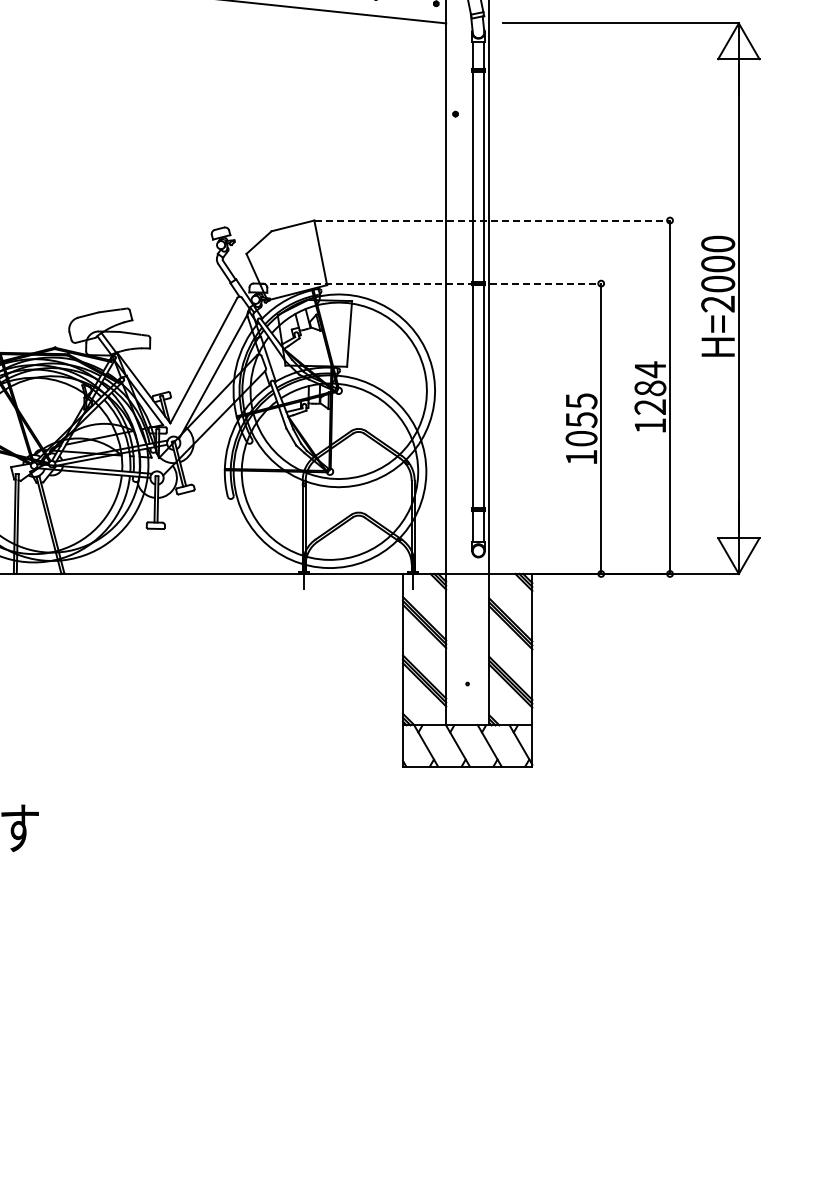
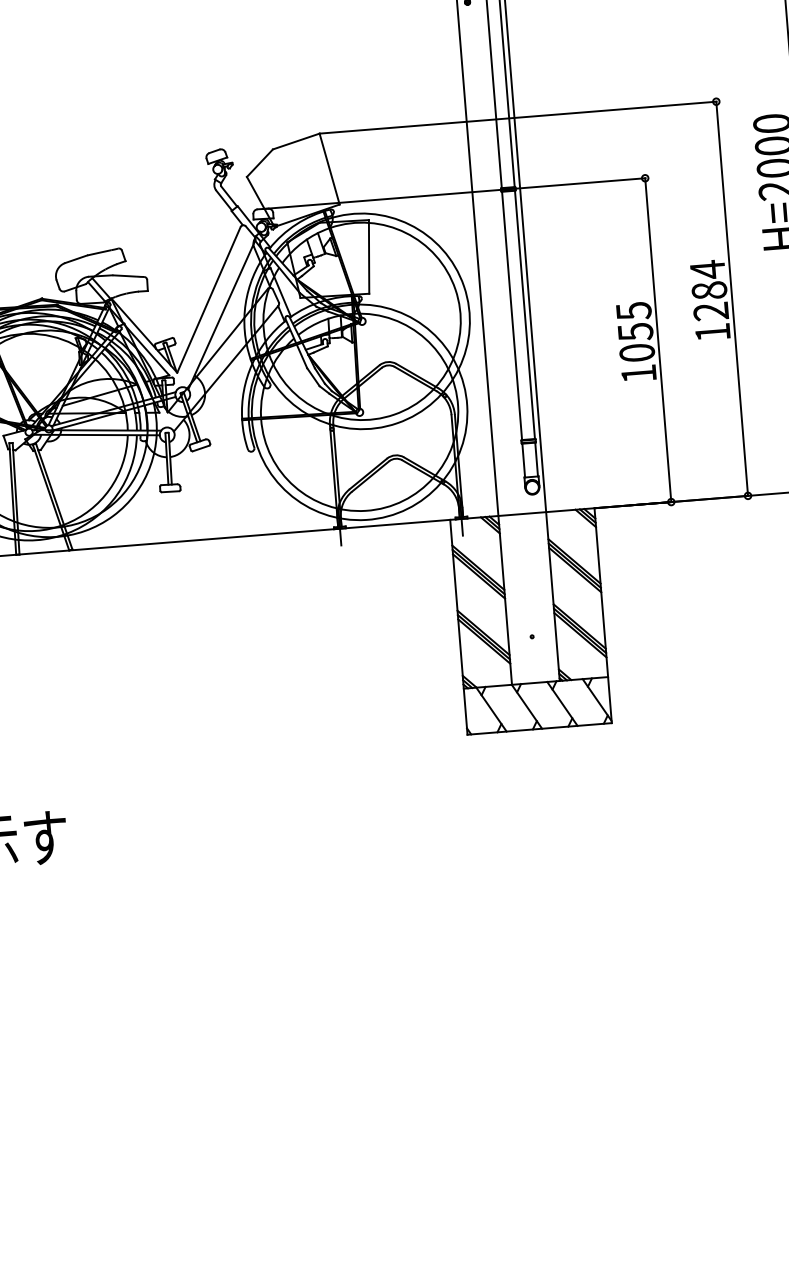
line: (492, 220) -> (518, 117), dashed -> solid
line: (430, 283) -> (454, 193), dashed -> solid

